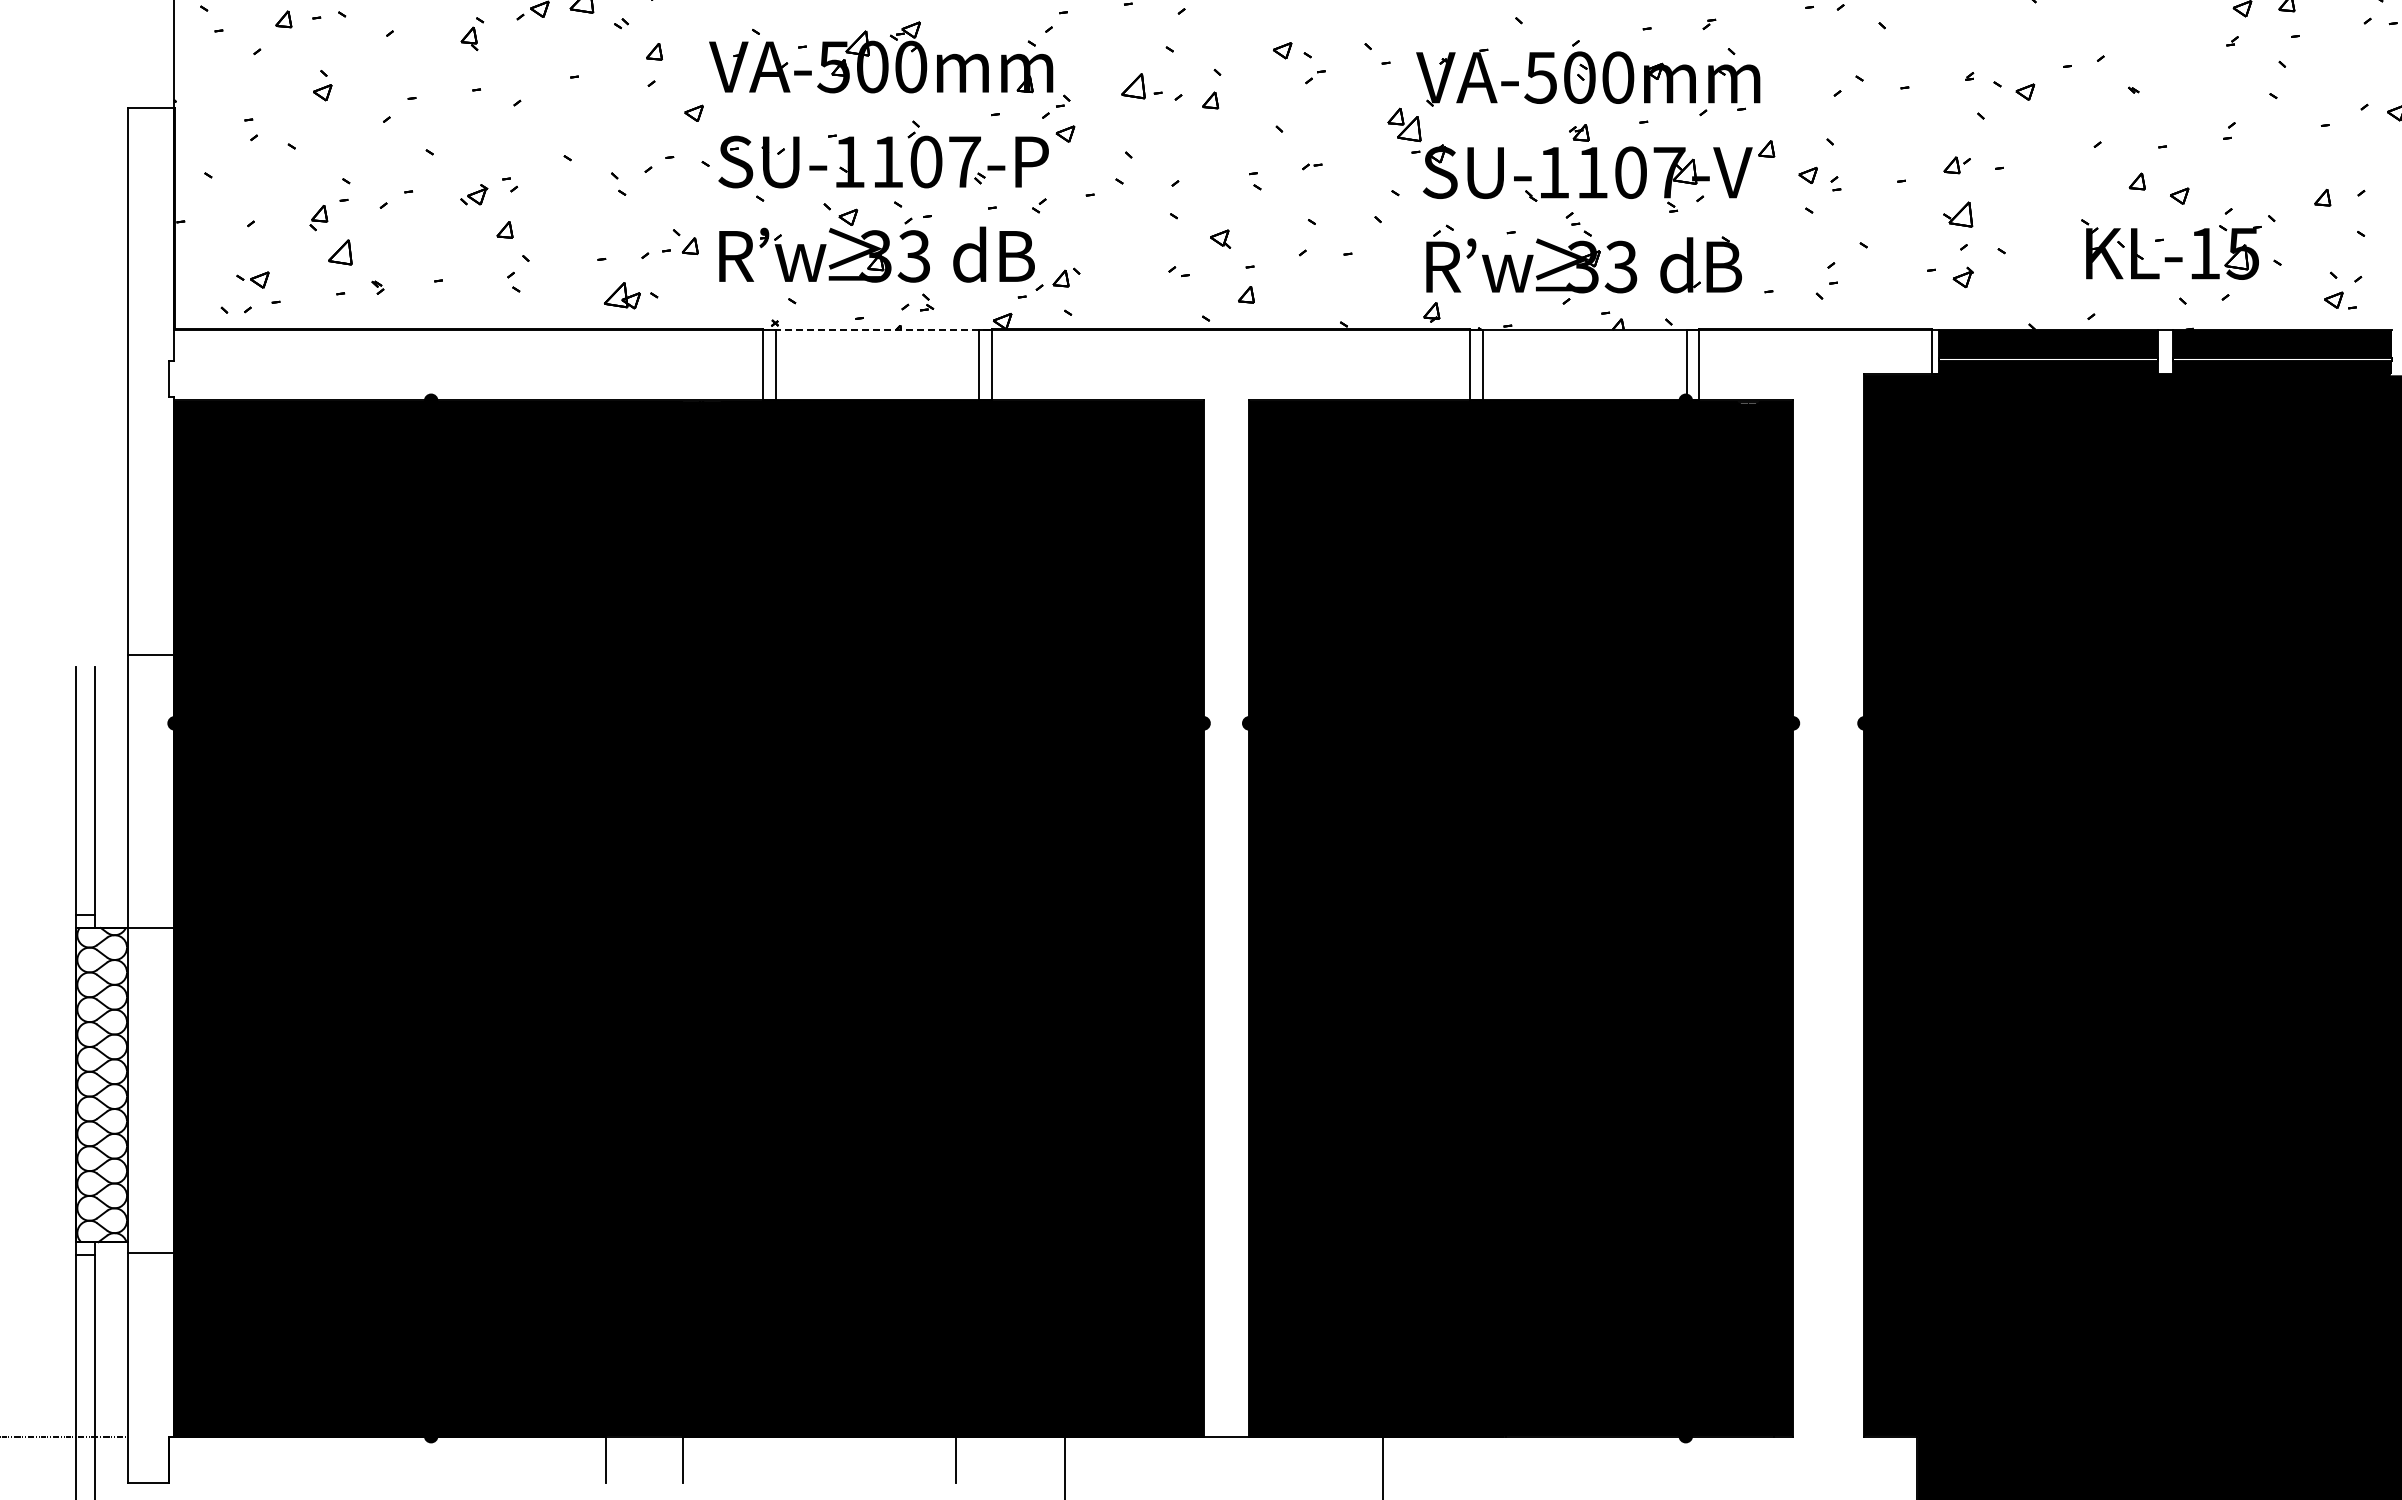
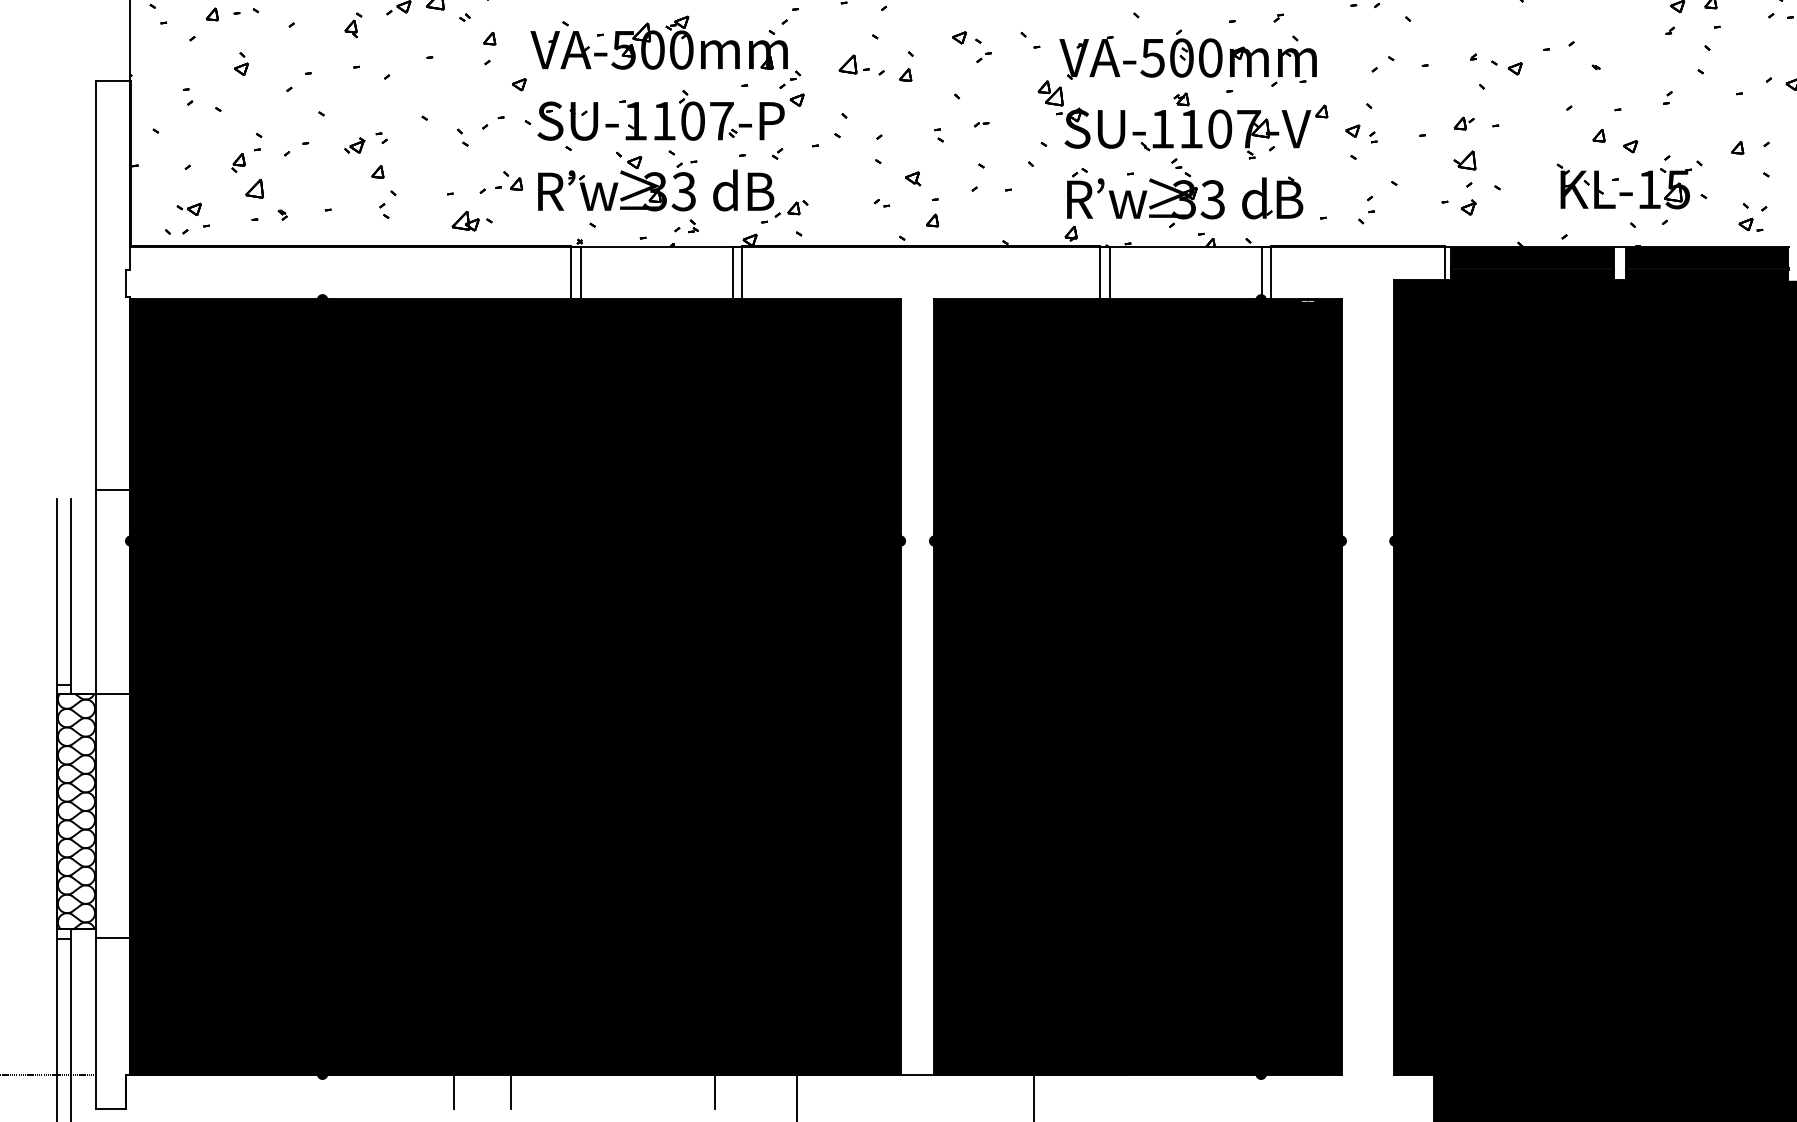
line: (878, 329) -> (657, 246), dashed -> solid

